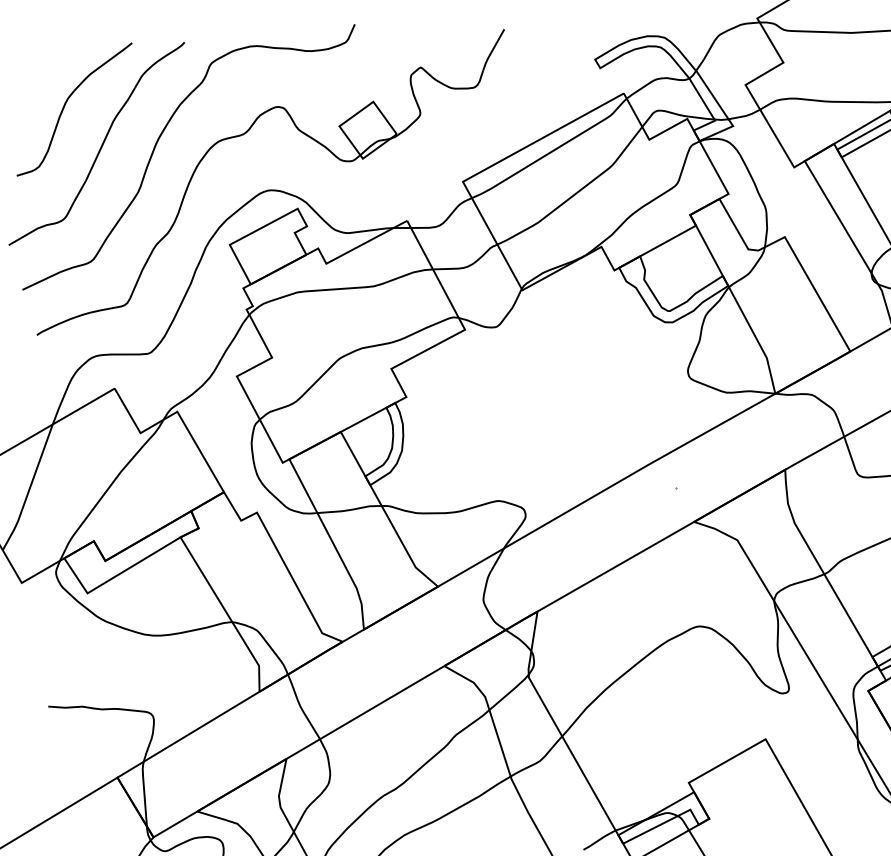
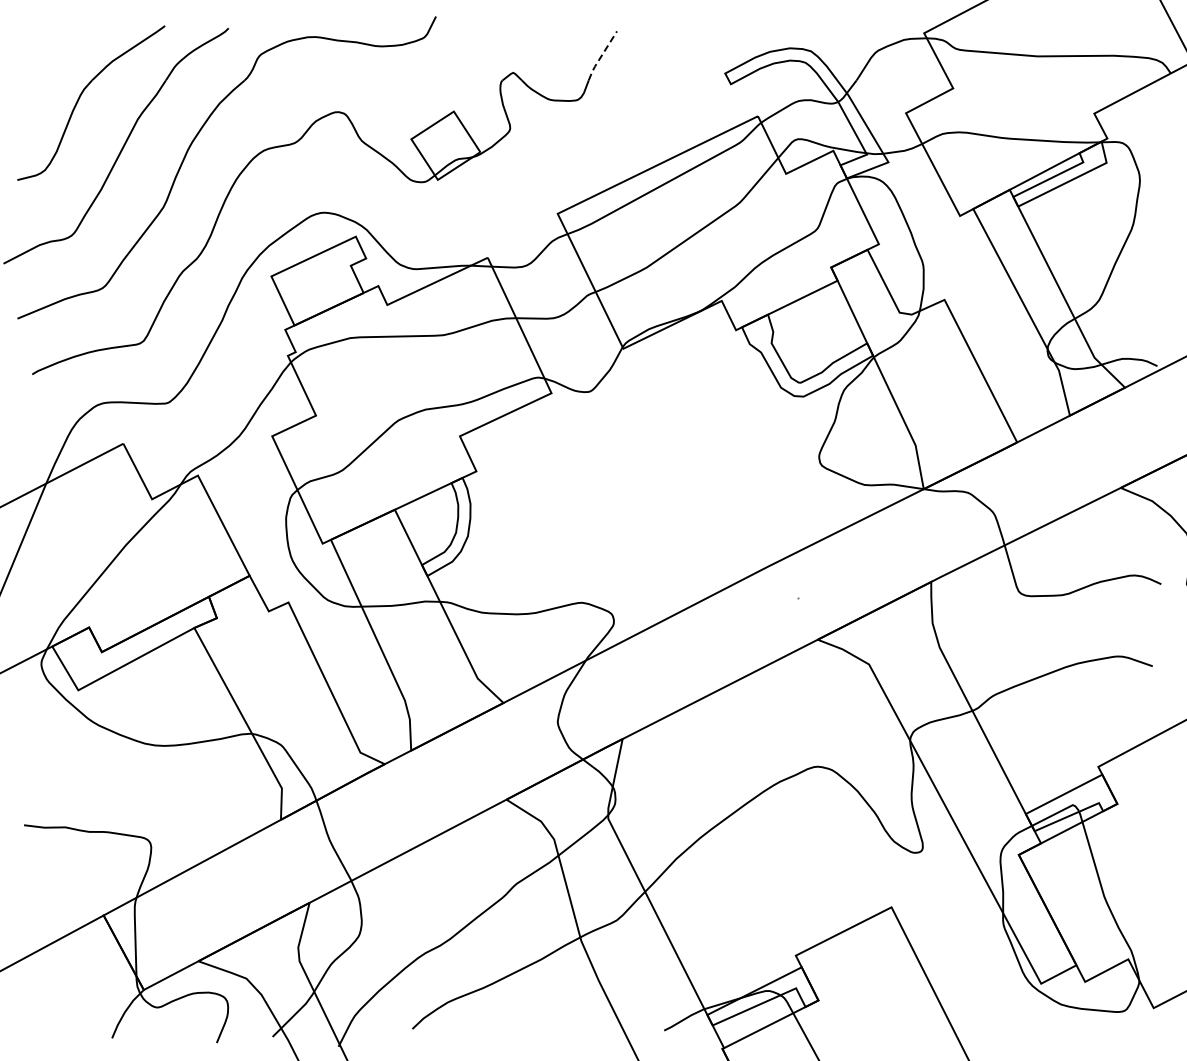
line: (492, 50) -> (601, 56), solid -> dashed

